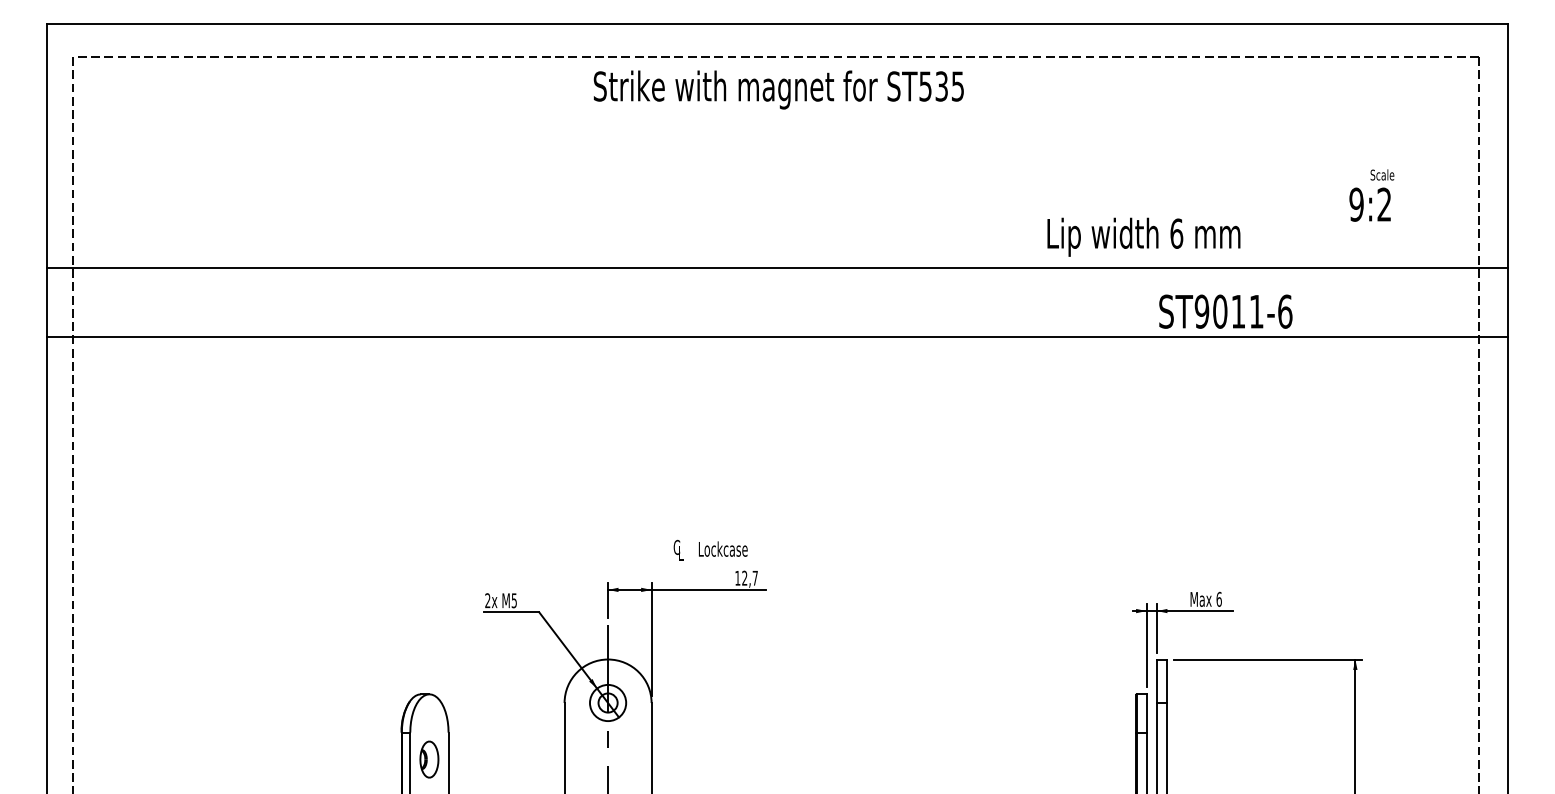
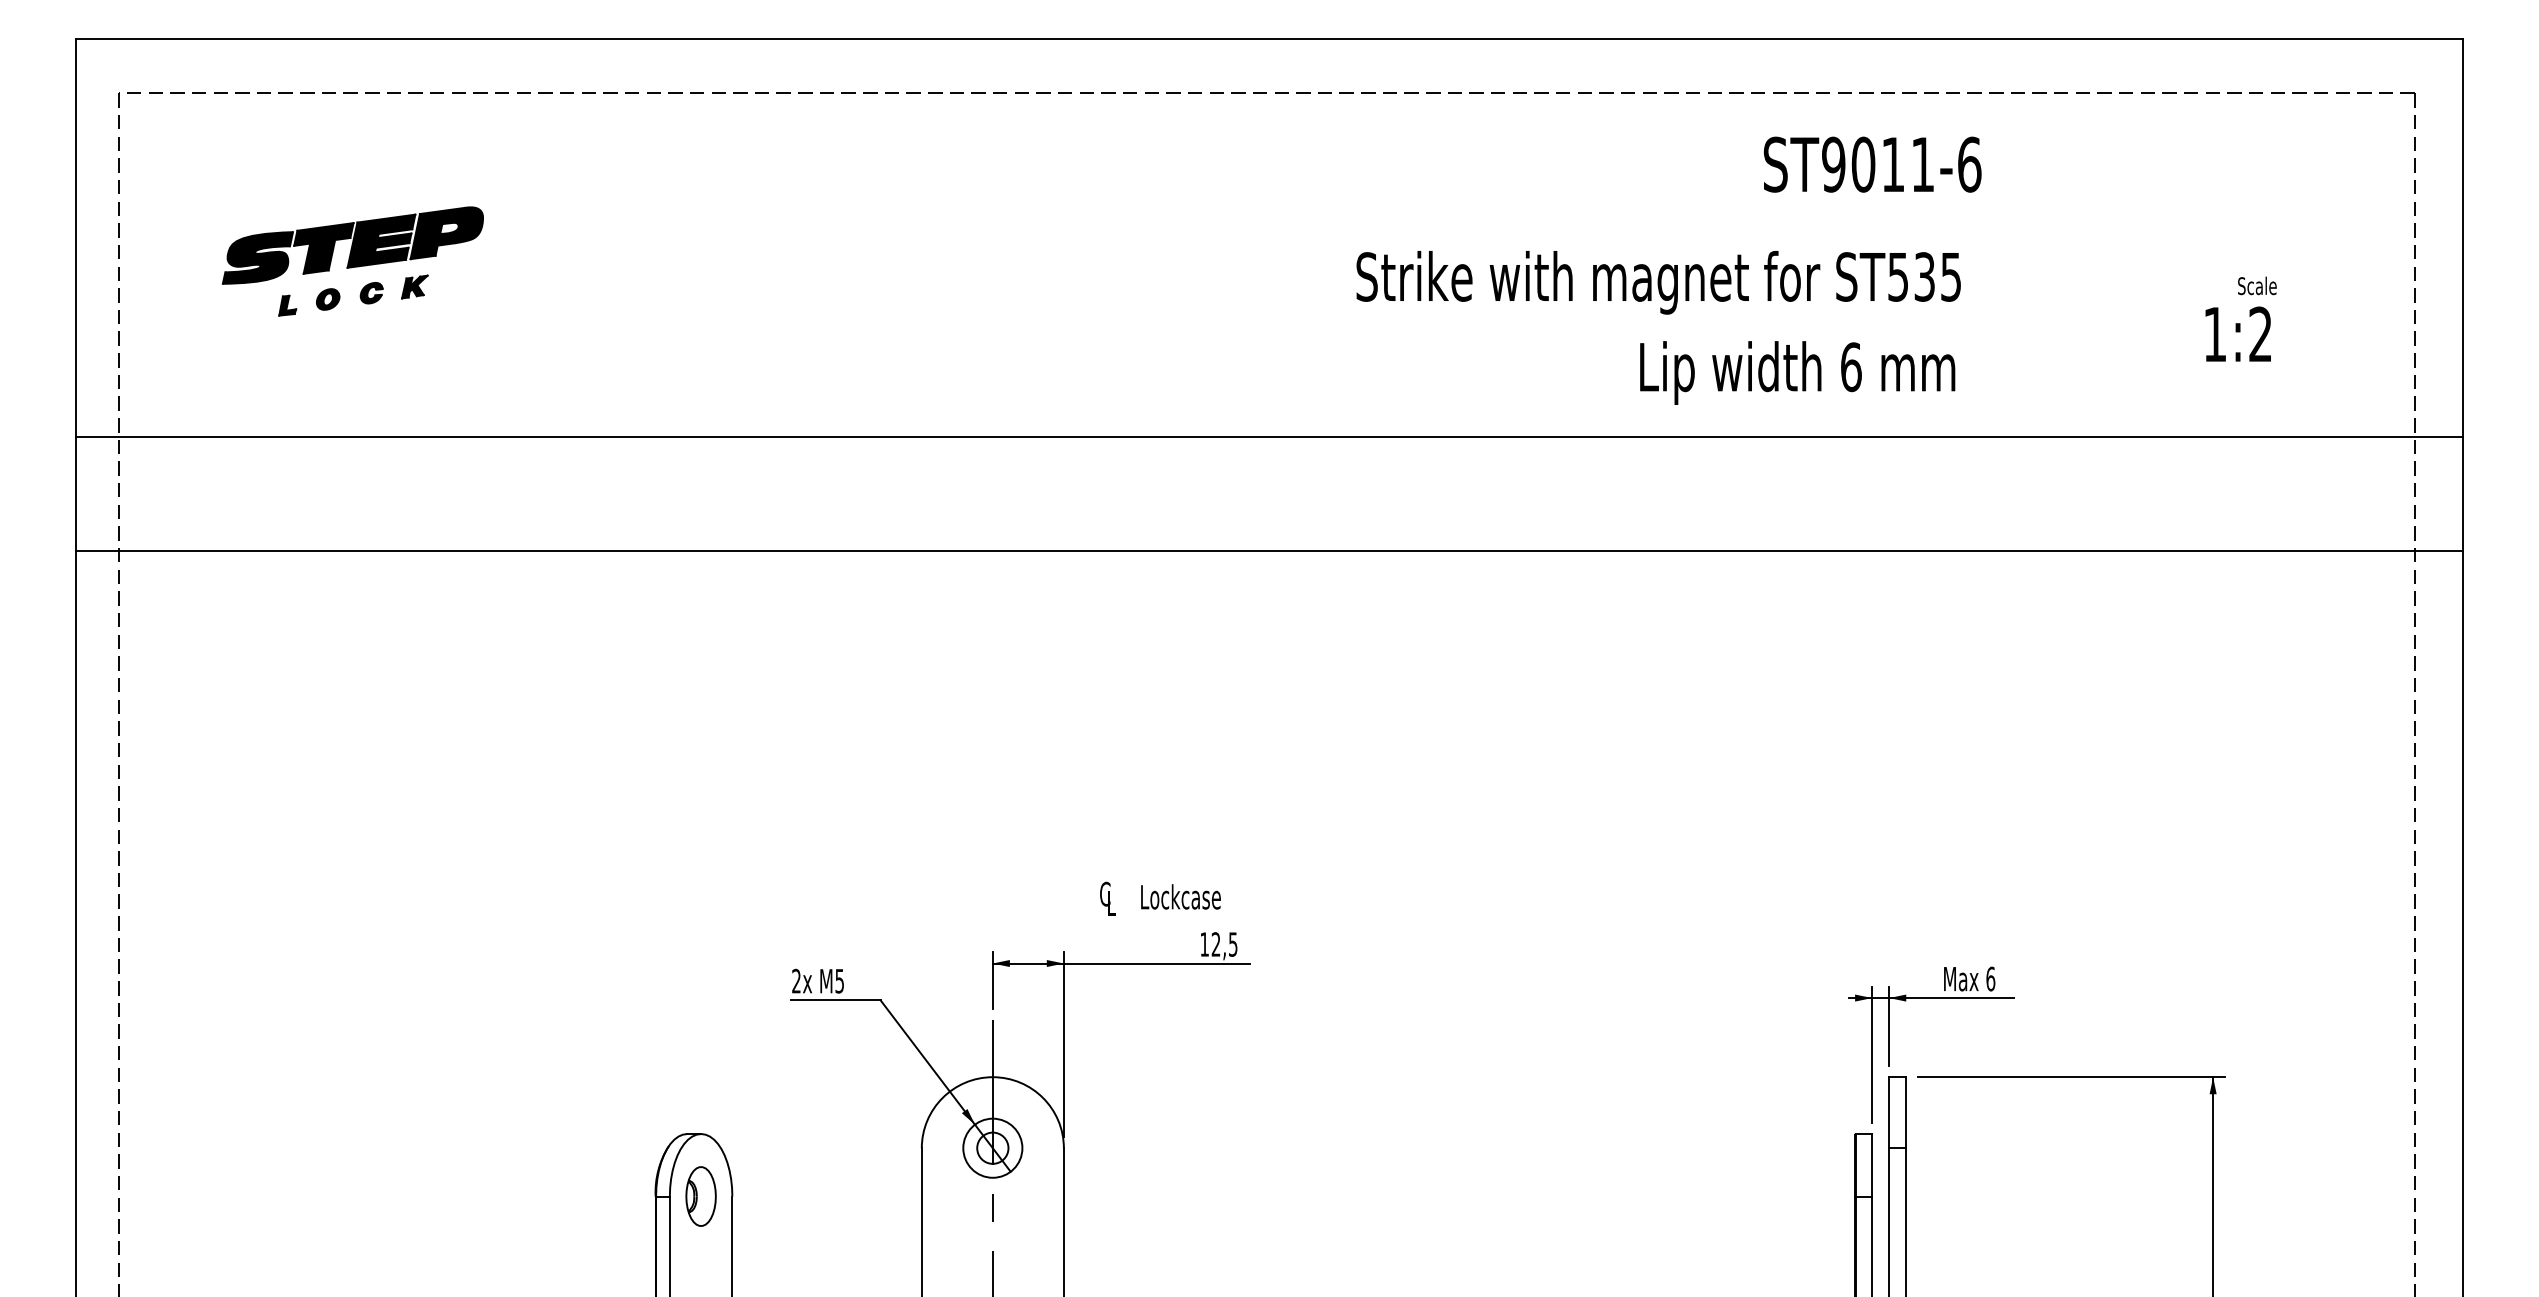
text: (778, 89) -> (1658, 281), moved
part: (215, 160) -> (351, 262), added
text: (1356, 204) -> (2215, 334), 9:2 -> 1:2
text: (1143, 236) -> (1796, 371), moved
text: (1225, 311) -> (1872, 164), moved
text: (754, 578) -> (1231, 944), 12,7 -> 12,5
part: (429, 759) -> (701, 1196), moved

